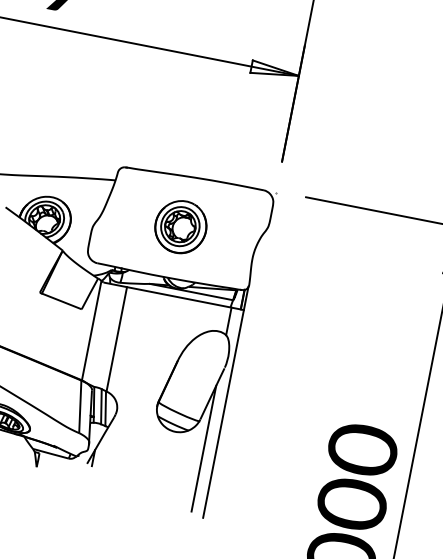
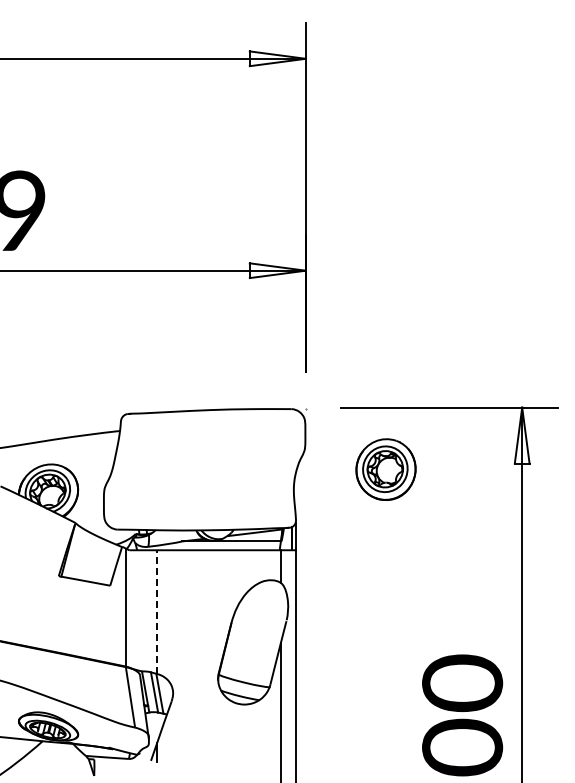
part: (180, 226) -> (385, 469), moved
line: (117, 339) -> (157, 612), solid -> dashed

